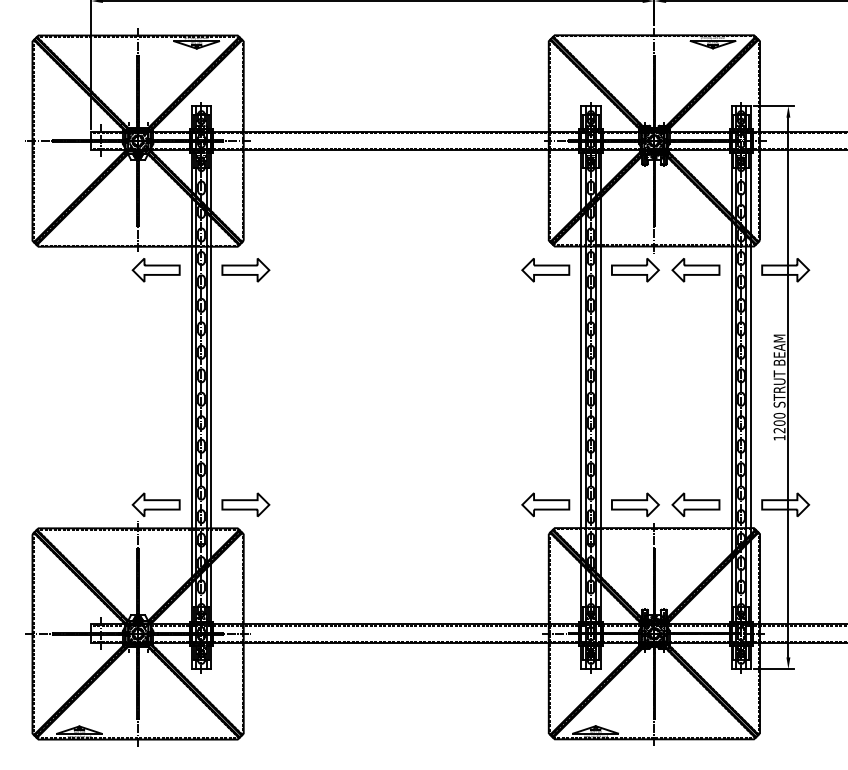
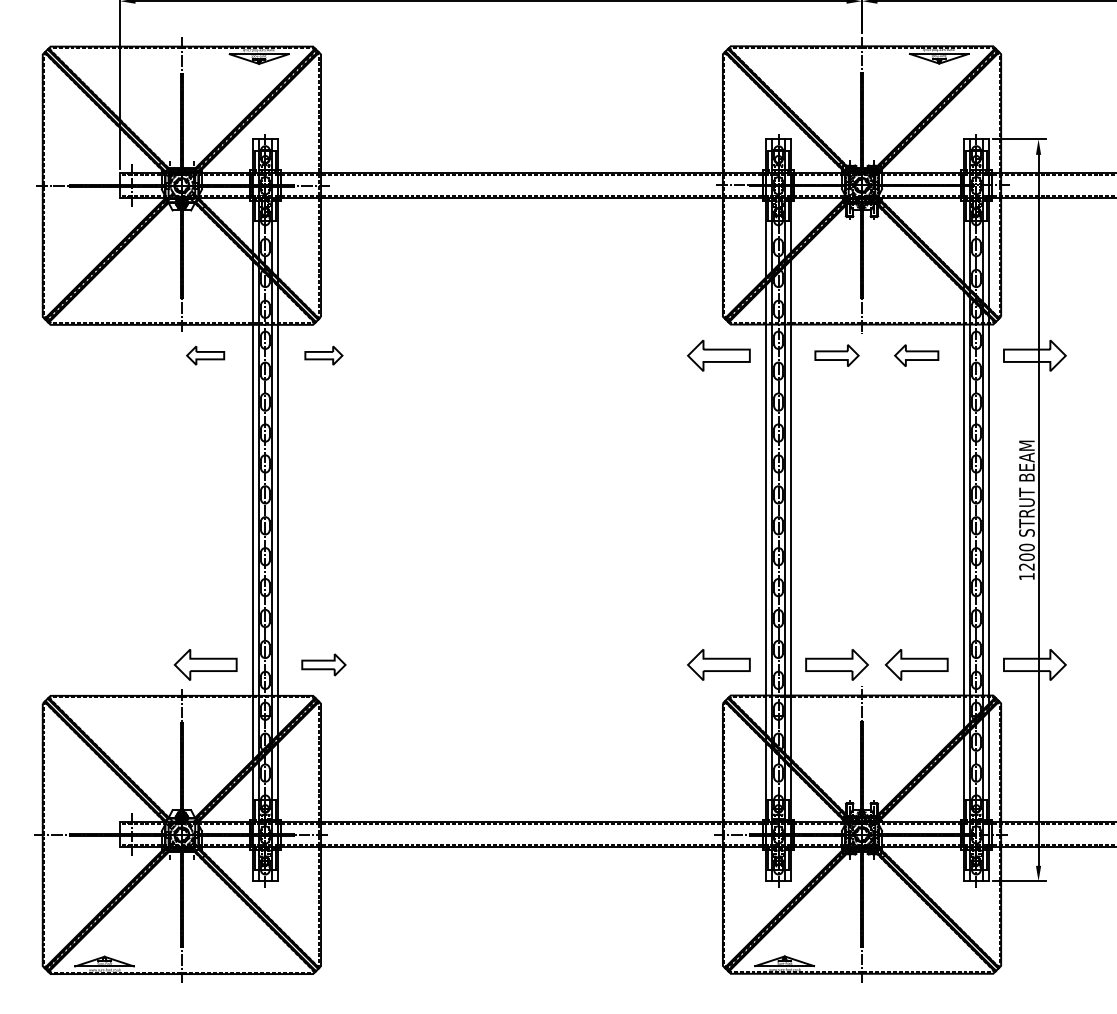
part: (156, 269) -> (205, 355), size x0.6
part: (245, 269) -> (323, 355), size x0.6
part: (635, 269) -> (836, 355), size x0.7
part: (695, 269) -> (916, 355), size x0.7
part: (245, 504) -> (323, 664), size x0.7

